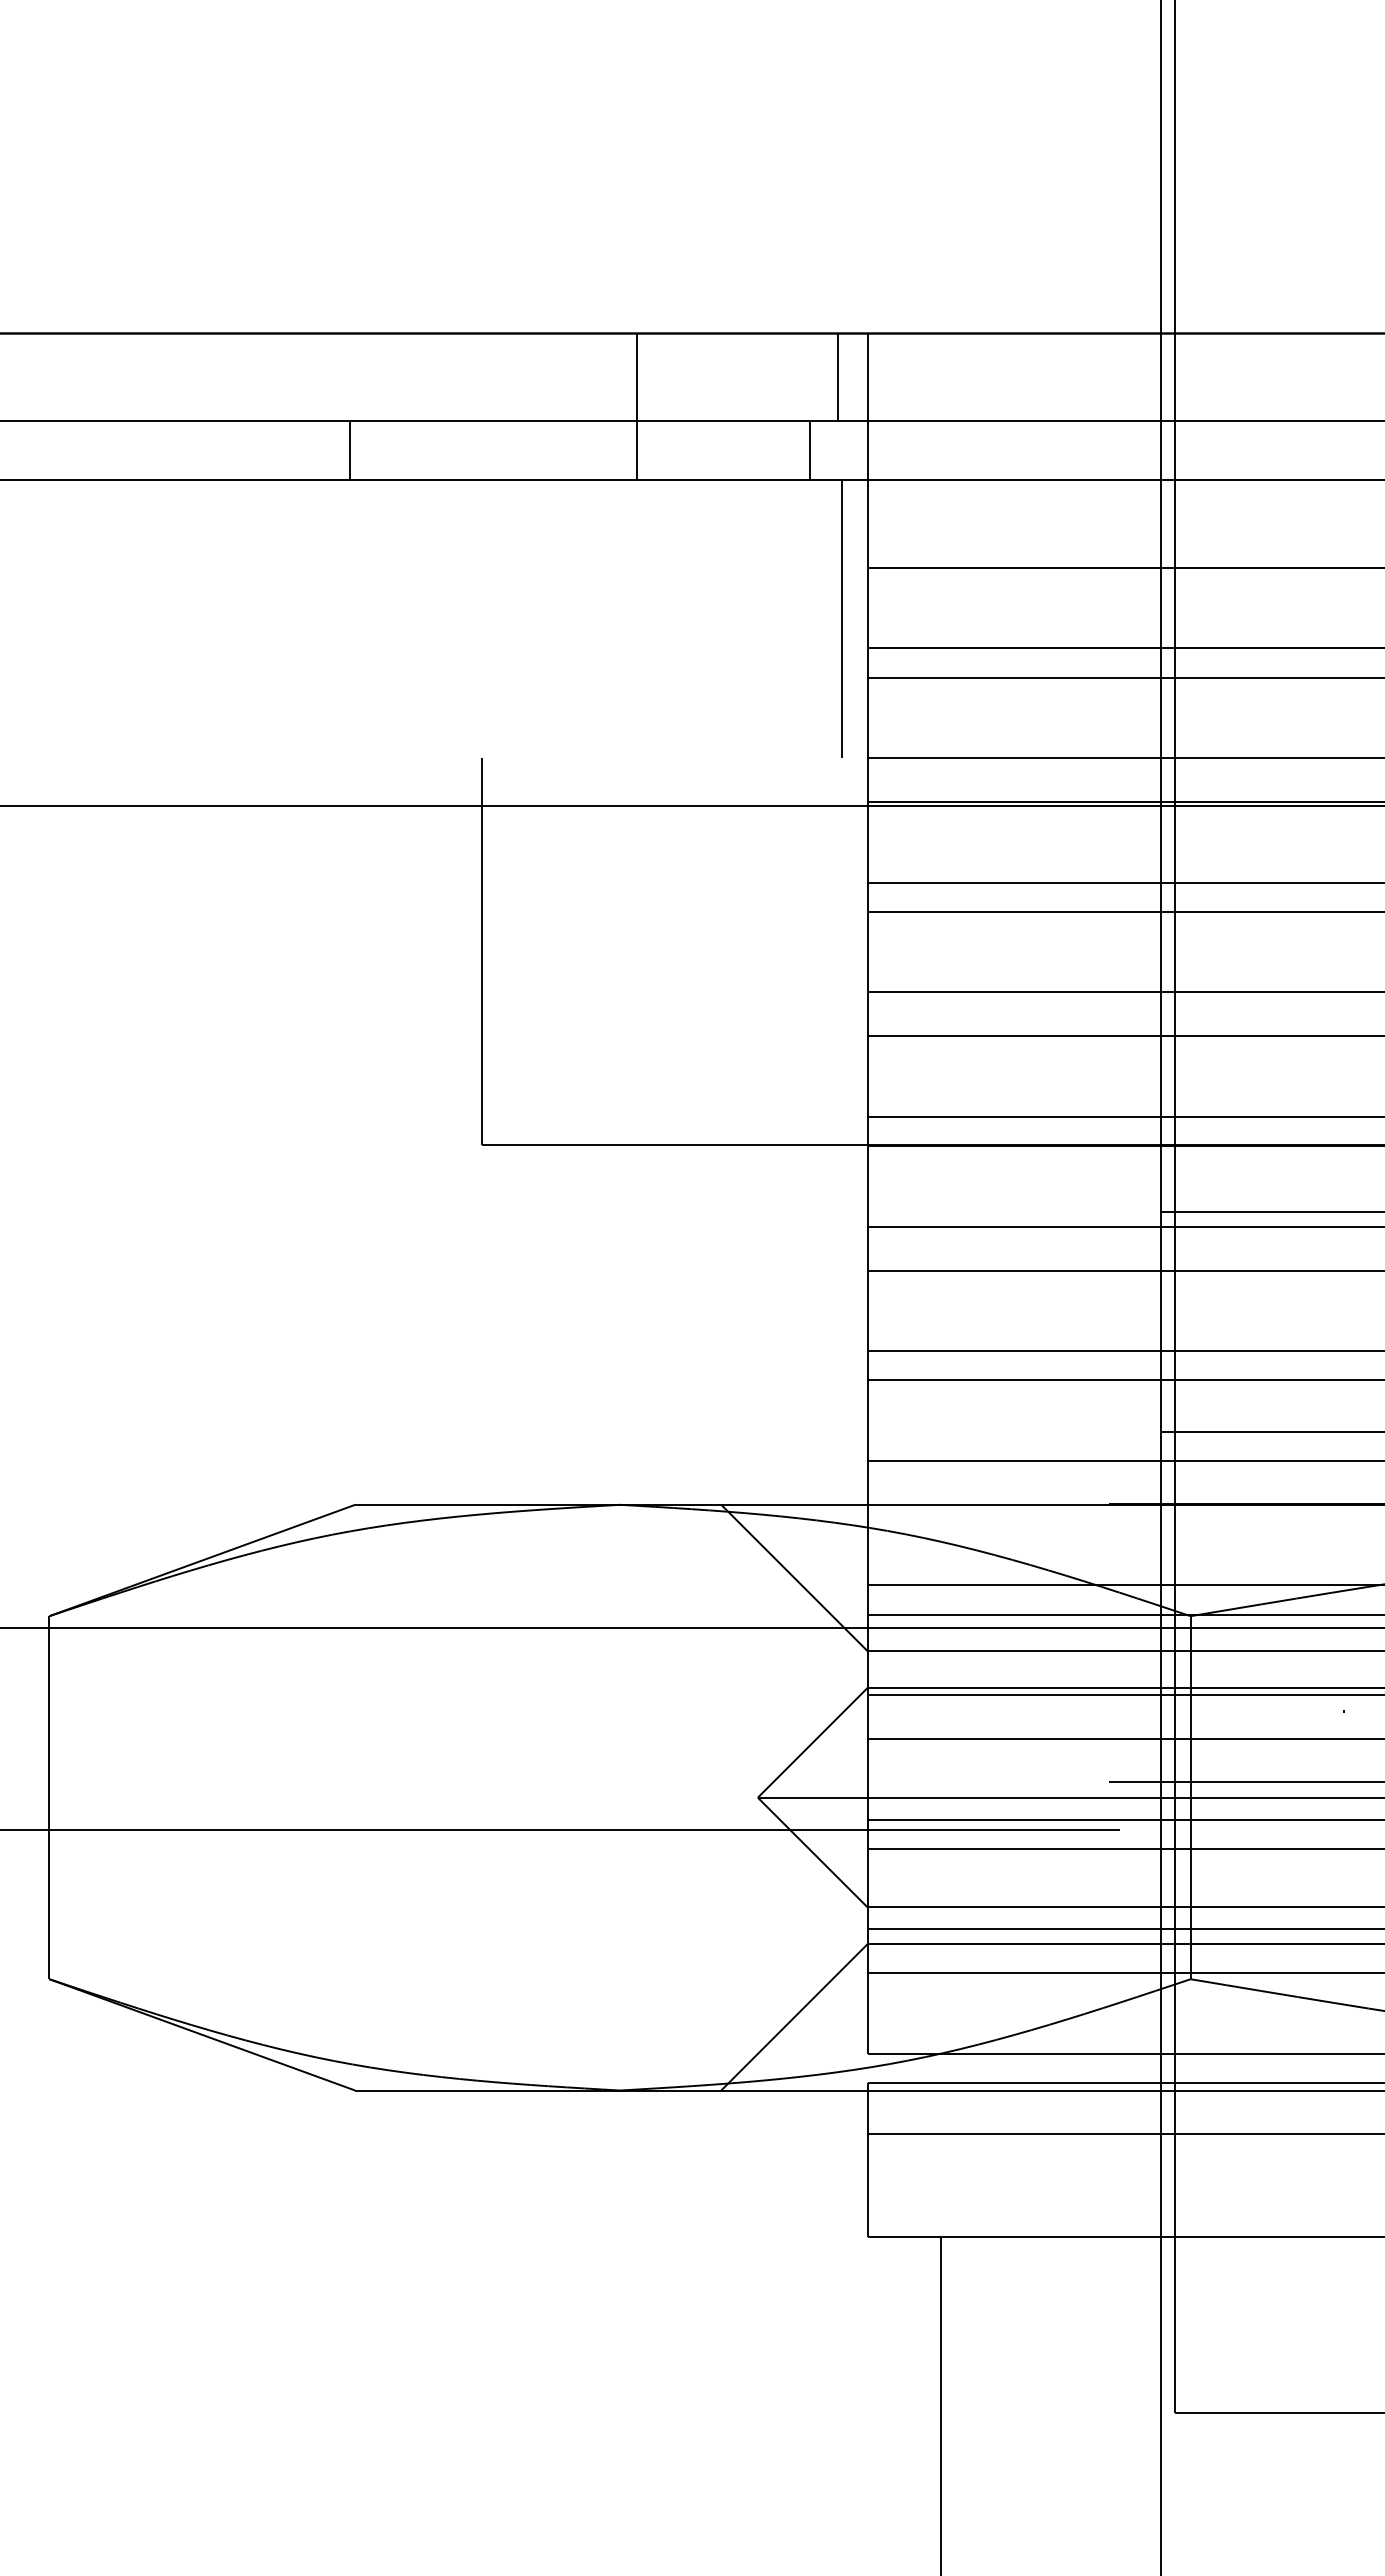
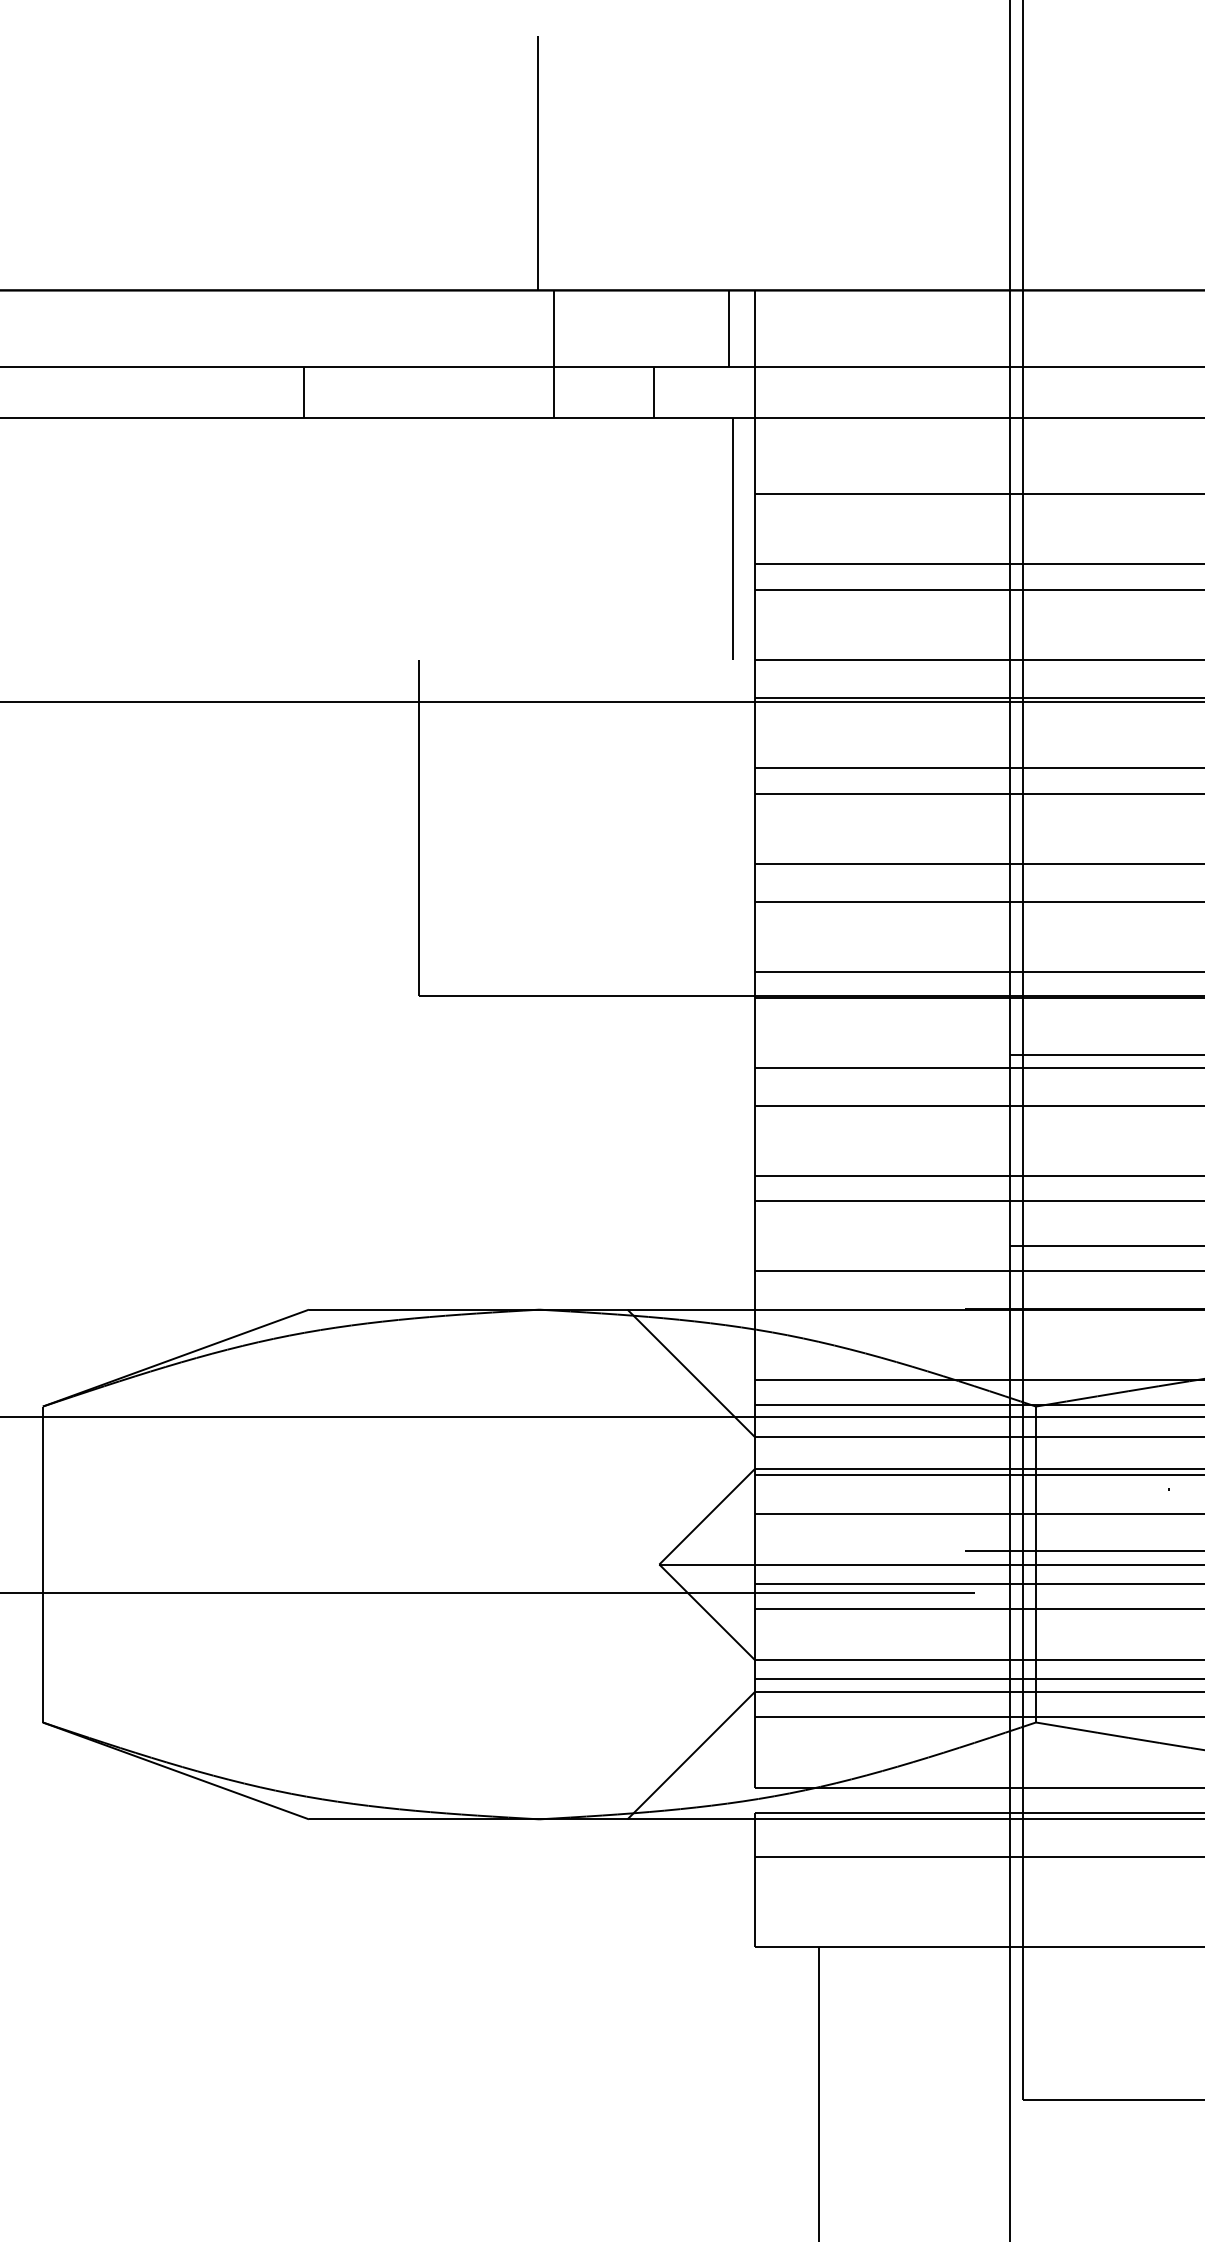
line: (618, 186) -> (538, 162), added
line: (809, 450) -> (653, 392), moved

